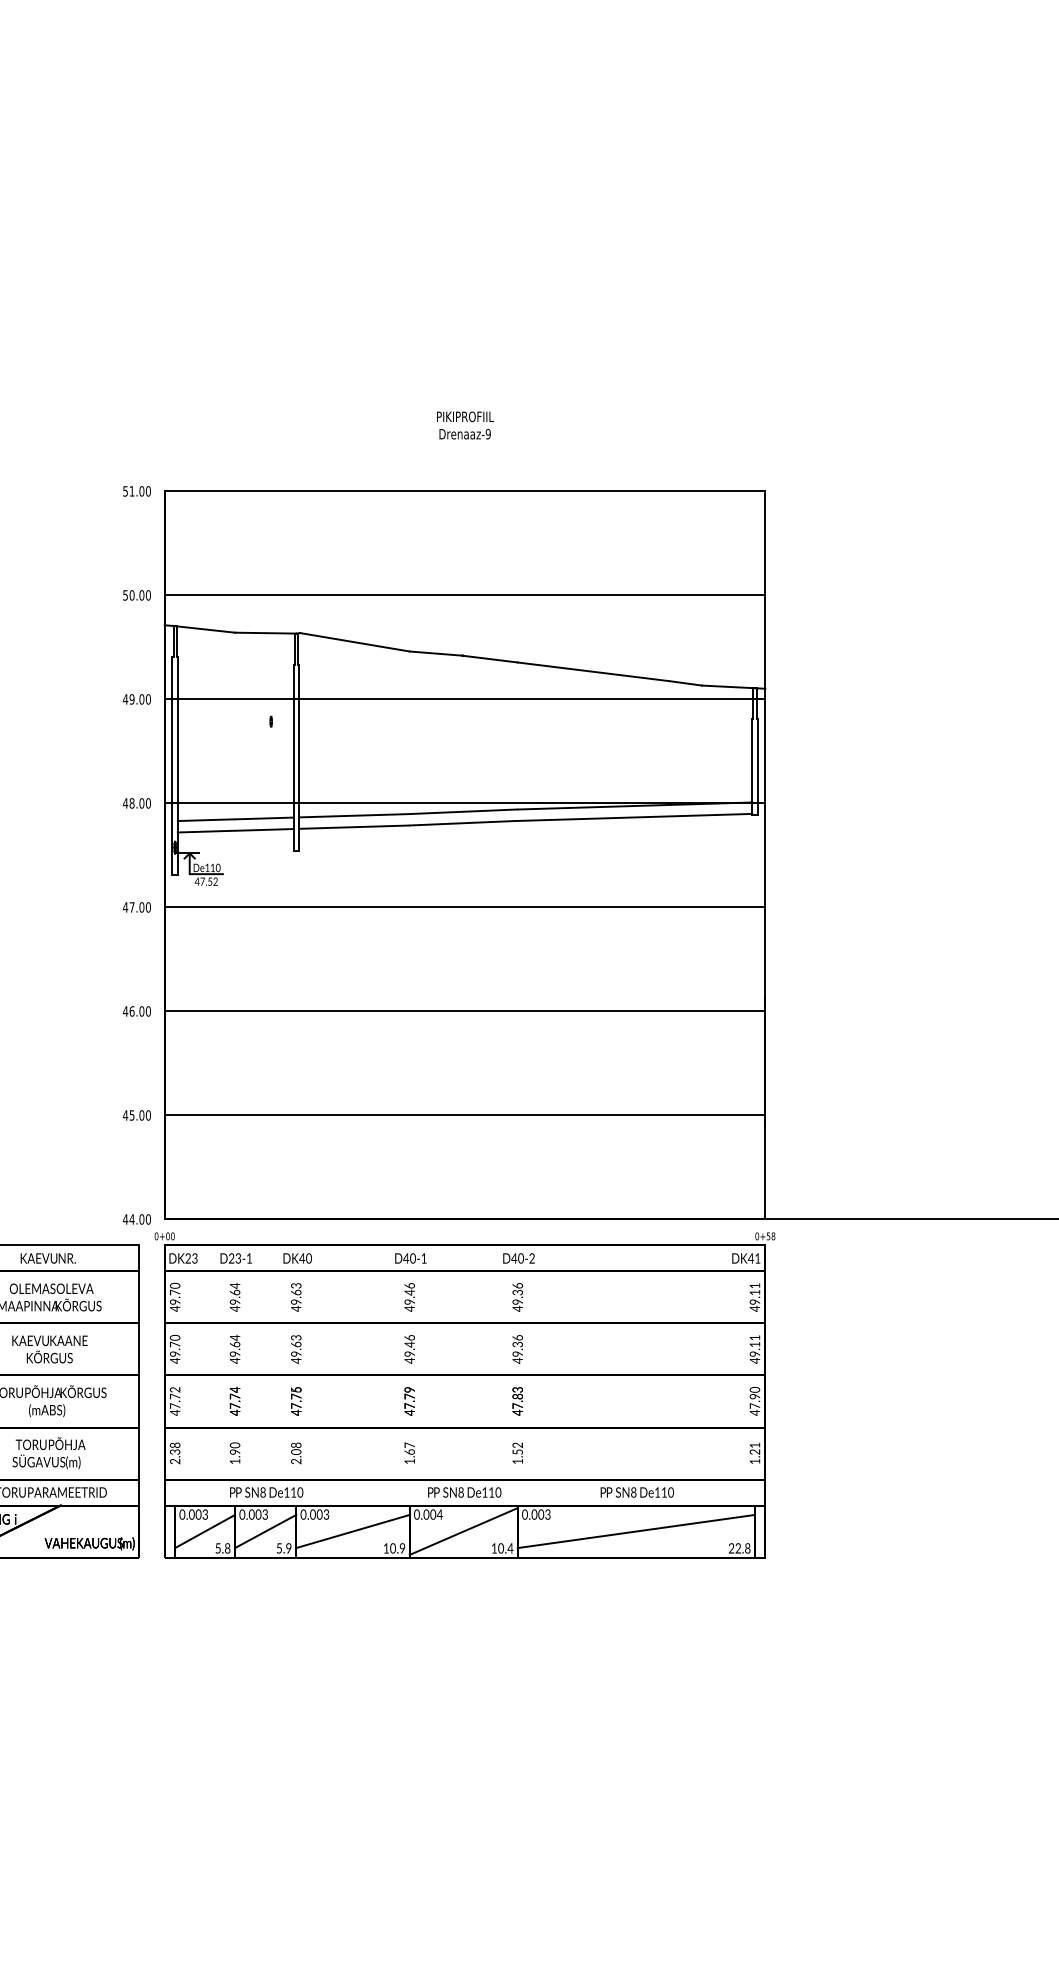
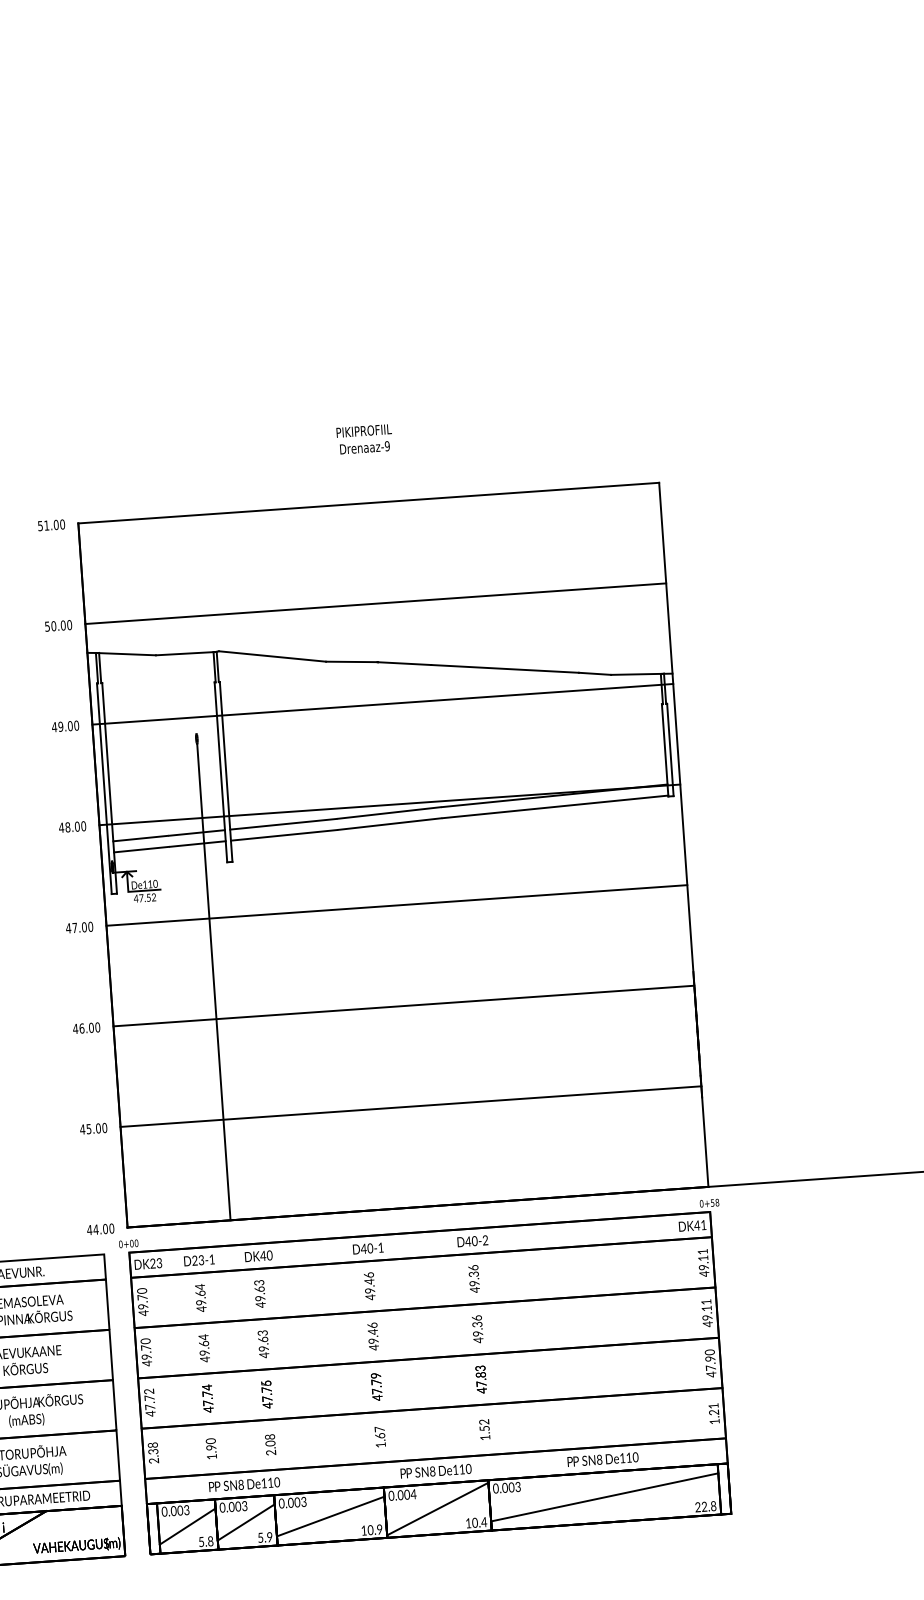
line: (271, 973) -> (214, 982), added

